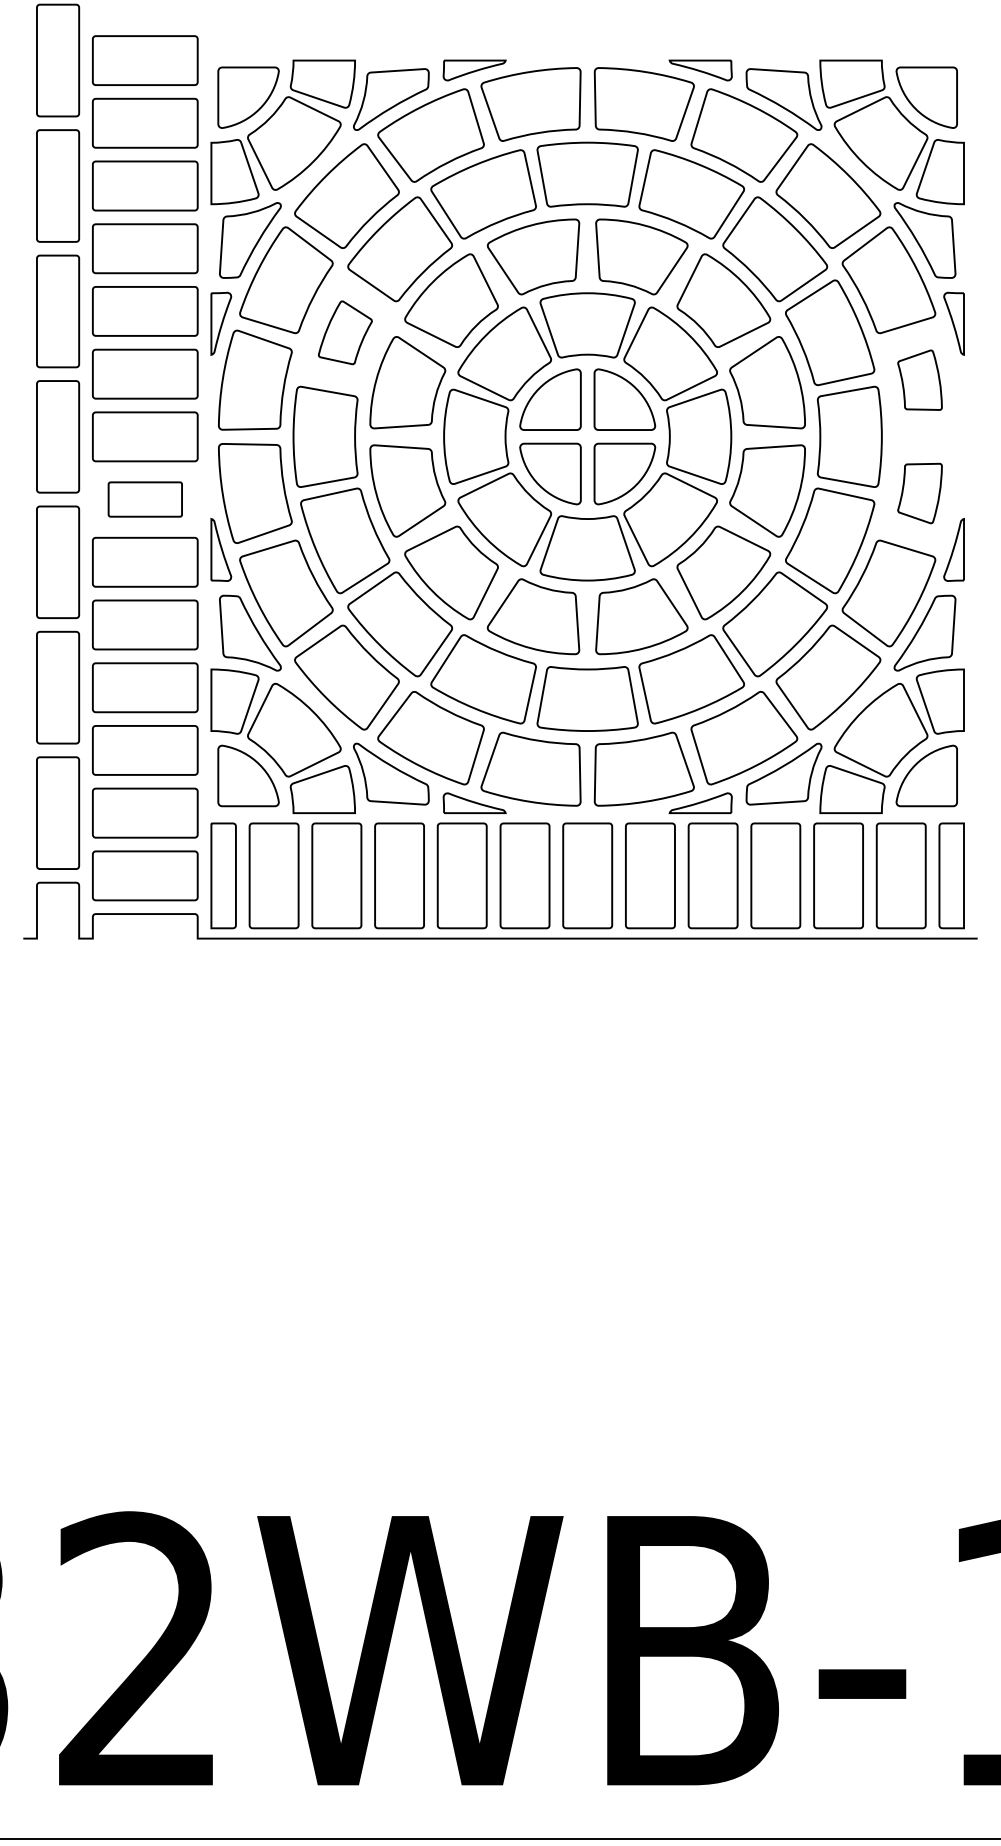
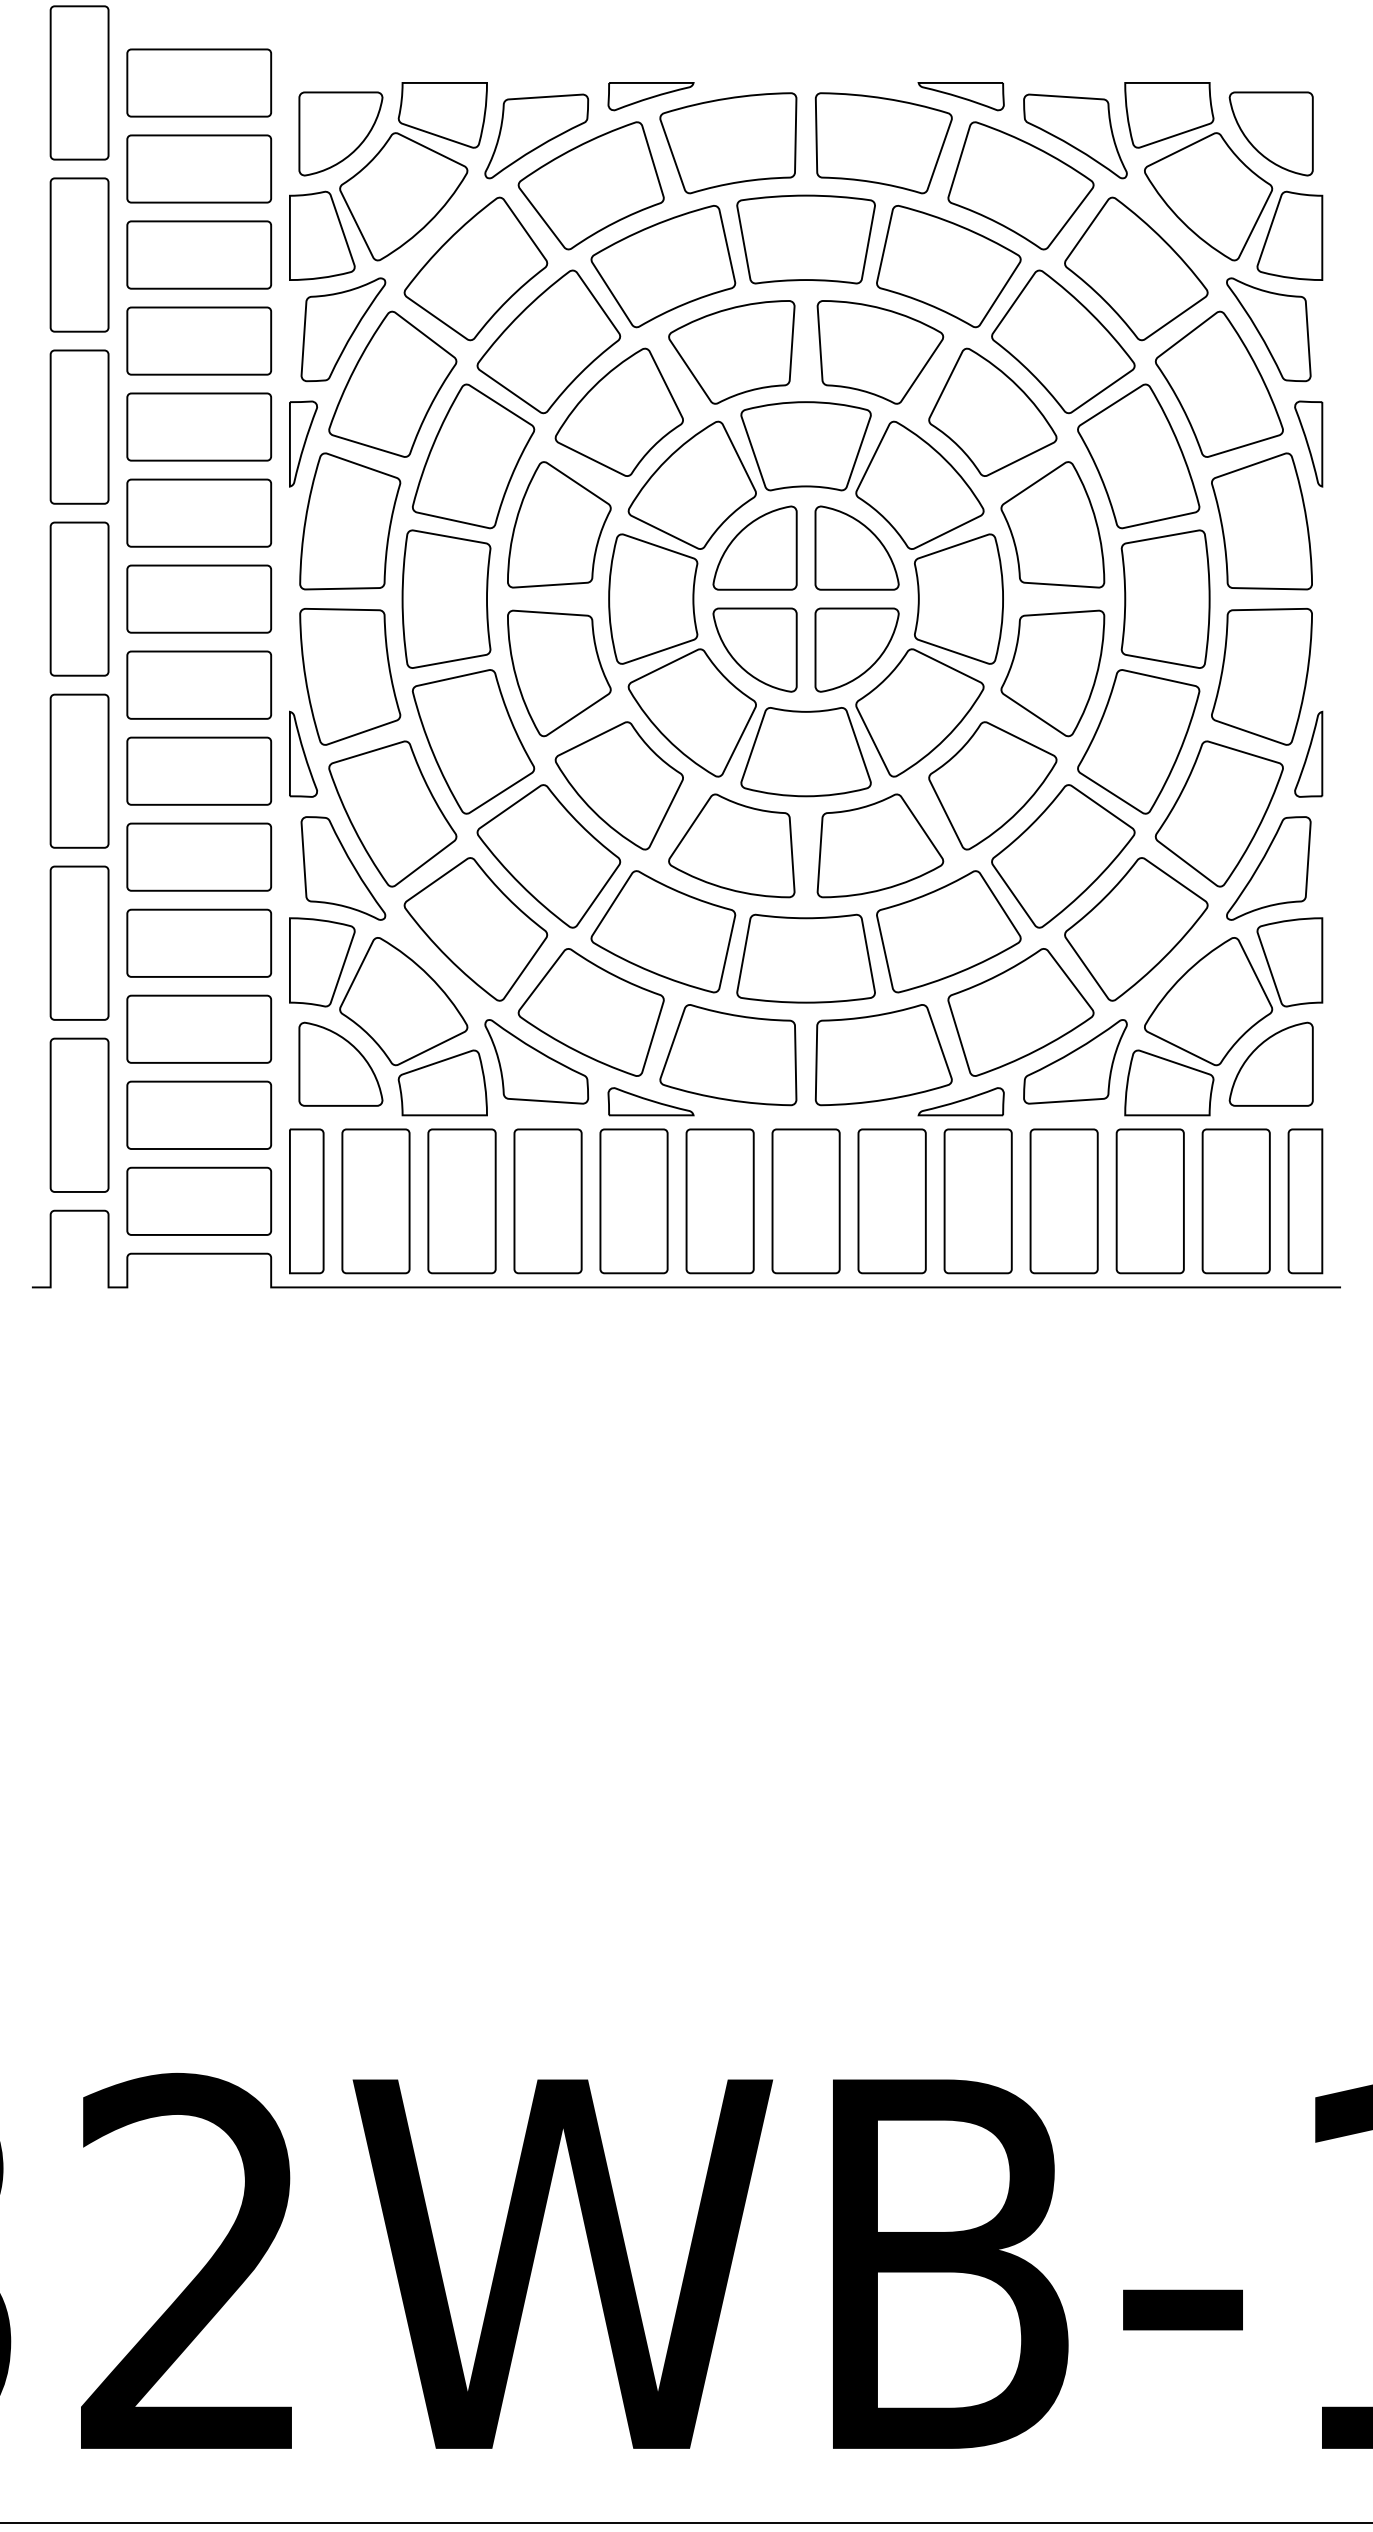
part: (345, 332) -> (473, 456), size x1.67
part: (919, 380) -> (1261, 521), size x1.67
part: (919, 493) -> (1261, 676), size x1.67
part: (145, 499) -> (199, 684), size x1.43

